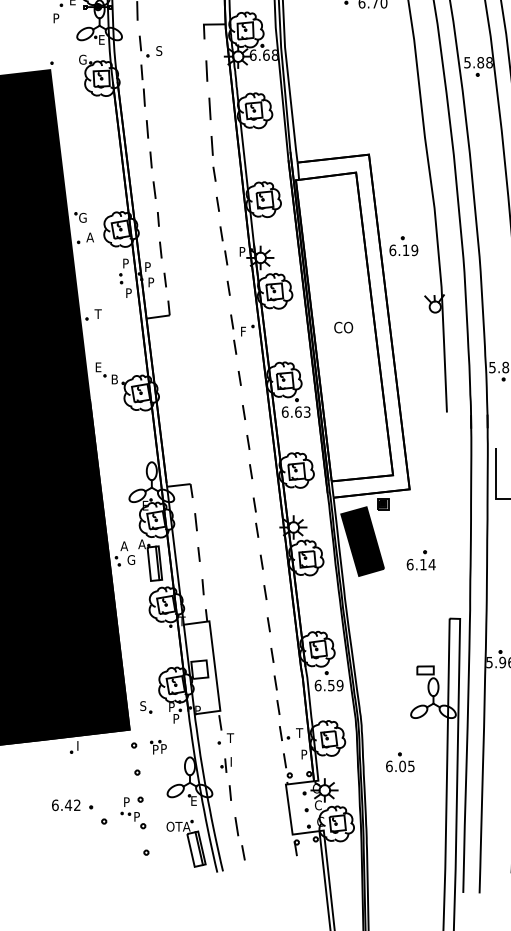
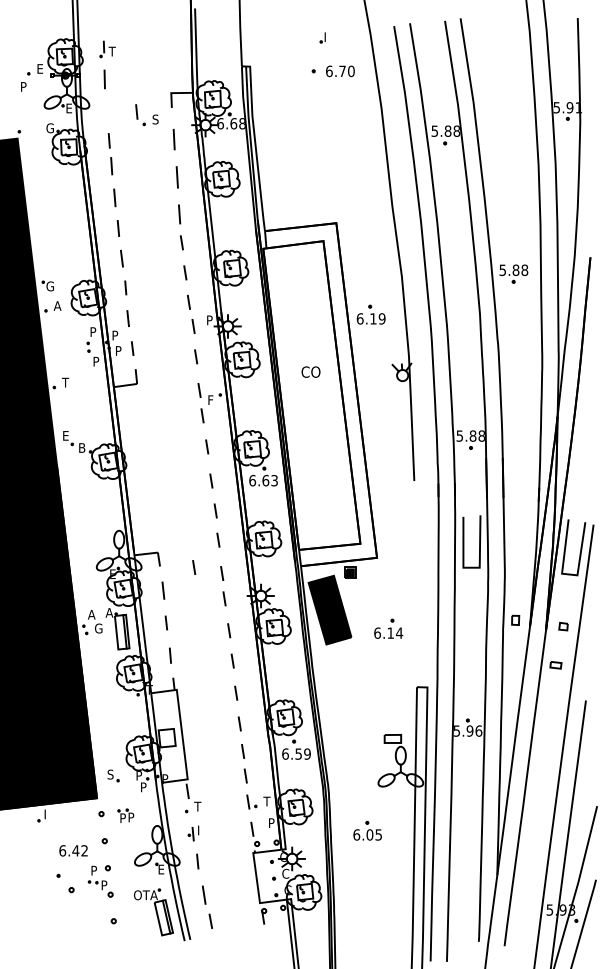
part: (156, 47) -> (152, 116), moved
text: (343, 326) -> (310, 371), moved
line: (227, 498) -> (194, 567), added
text: (66, 804) -> (73, 850), moved

